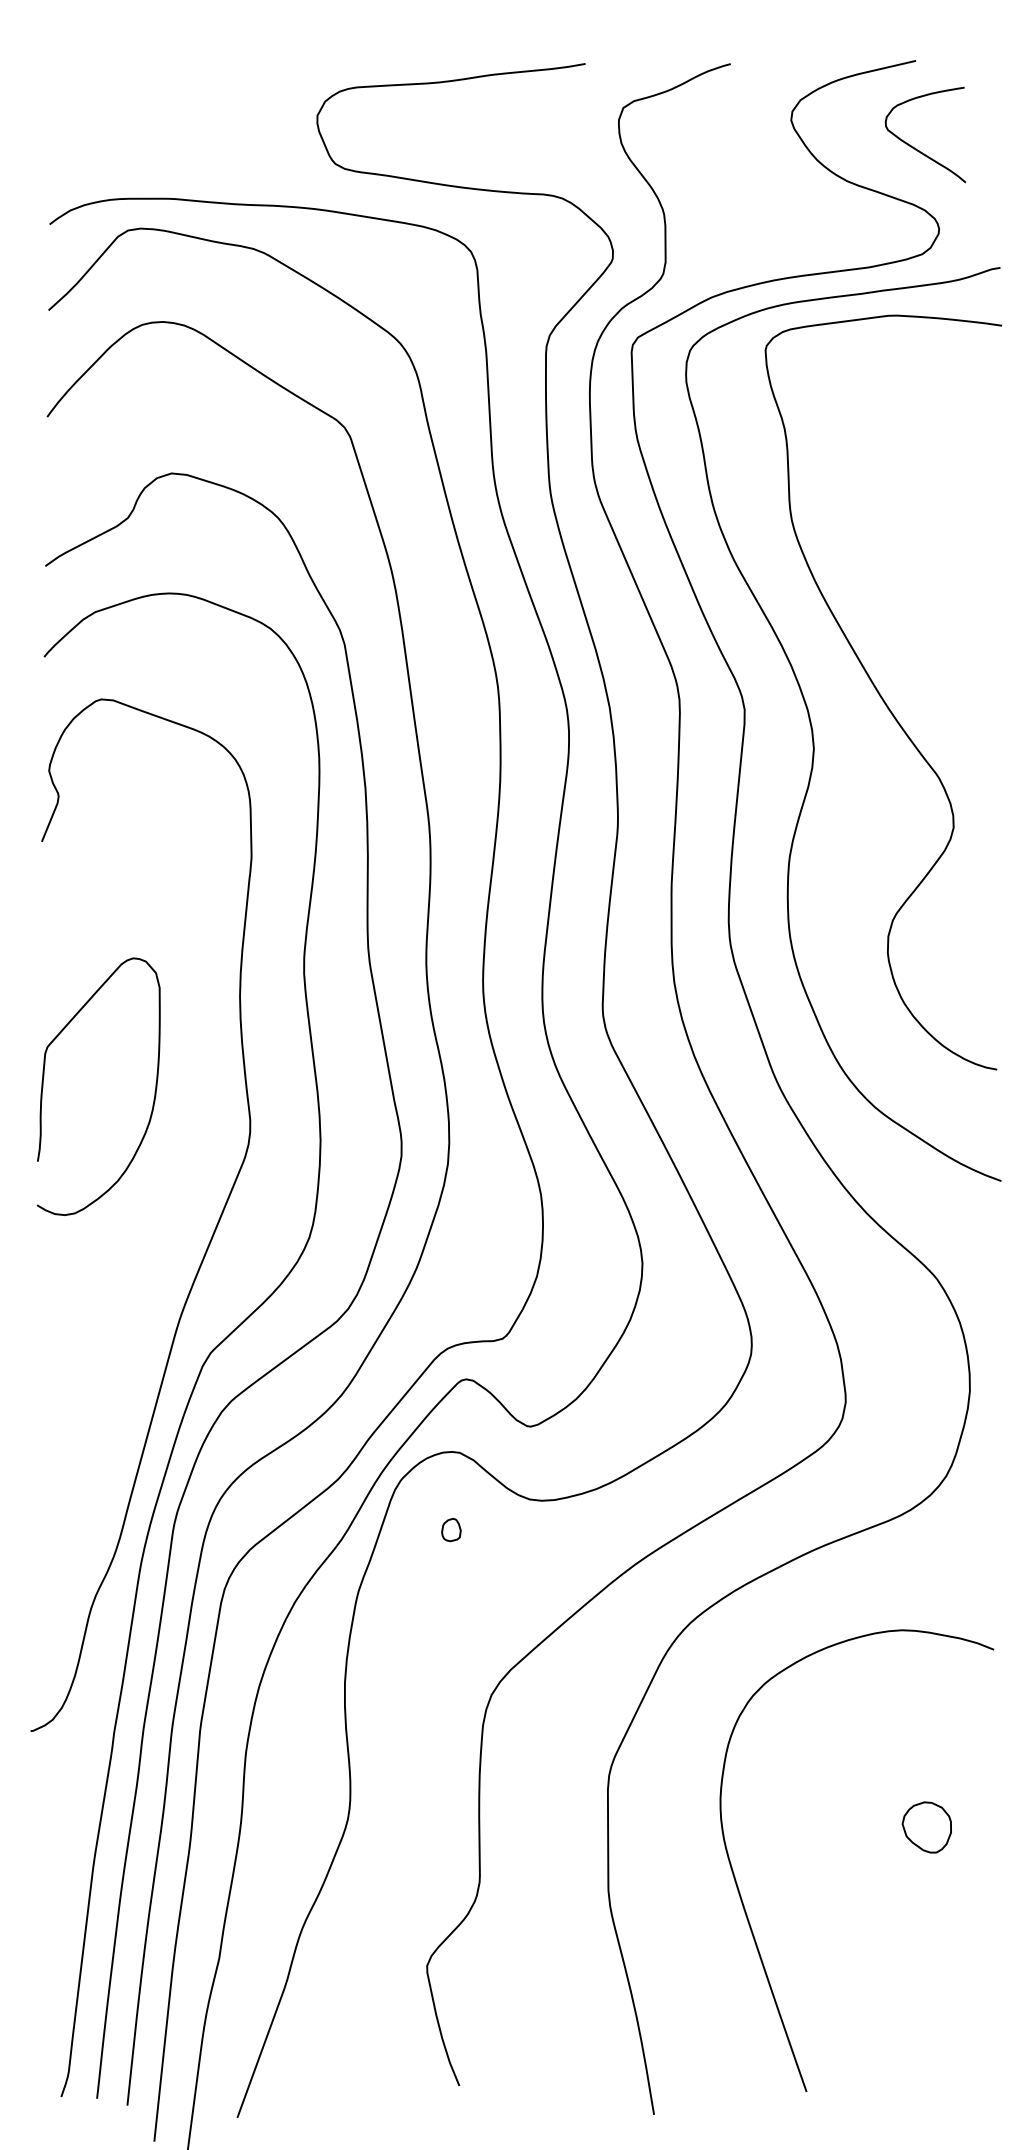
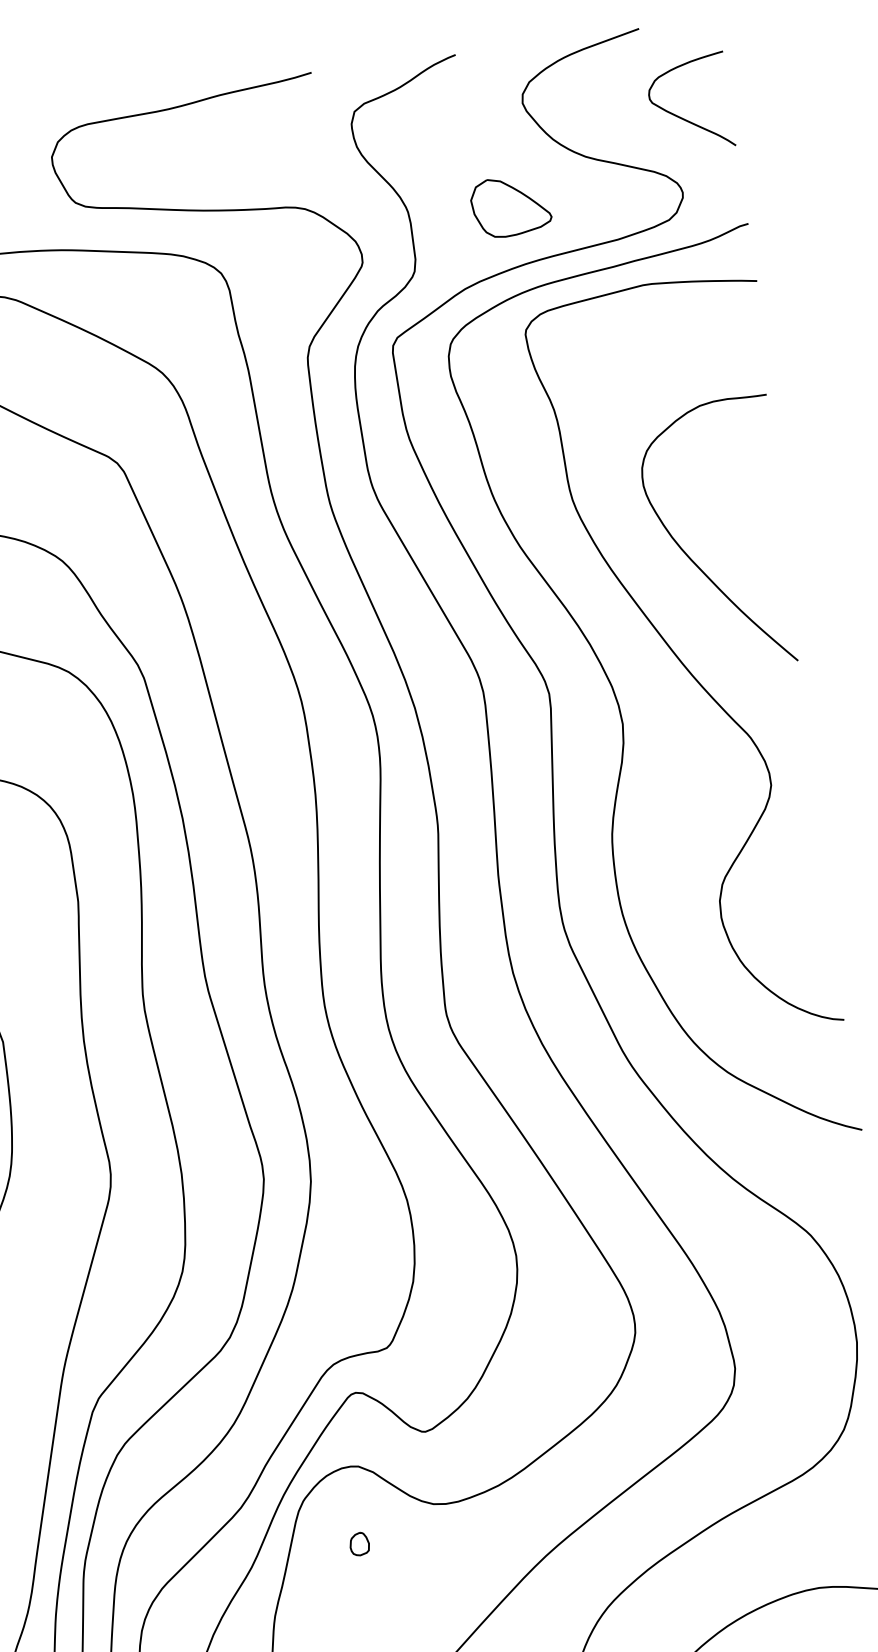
curve: (916, 148) -> (682, 117), moved
part: (766, 221) -> (510, 206), added
curve: (902, 592) -> (691, 558), added

